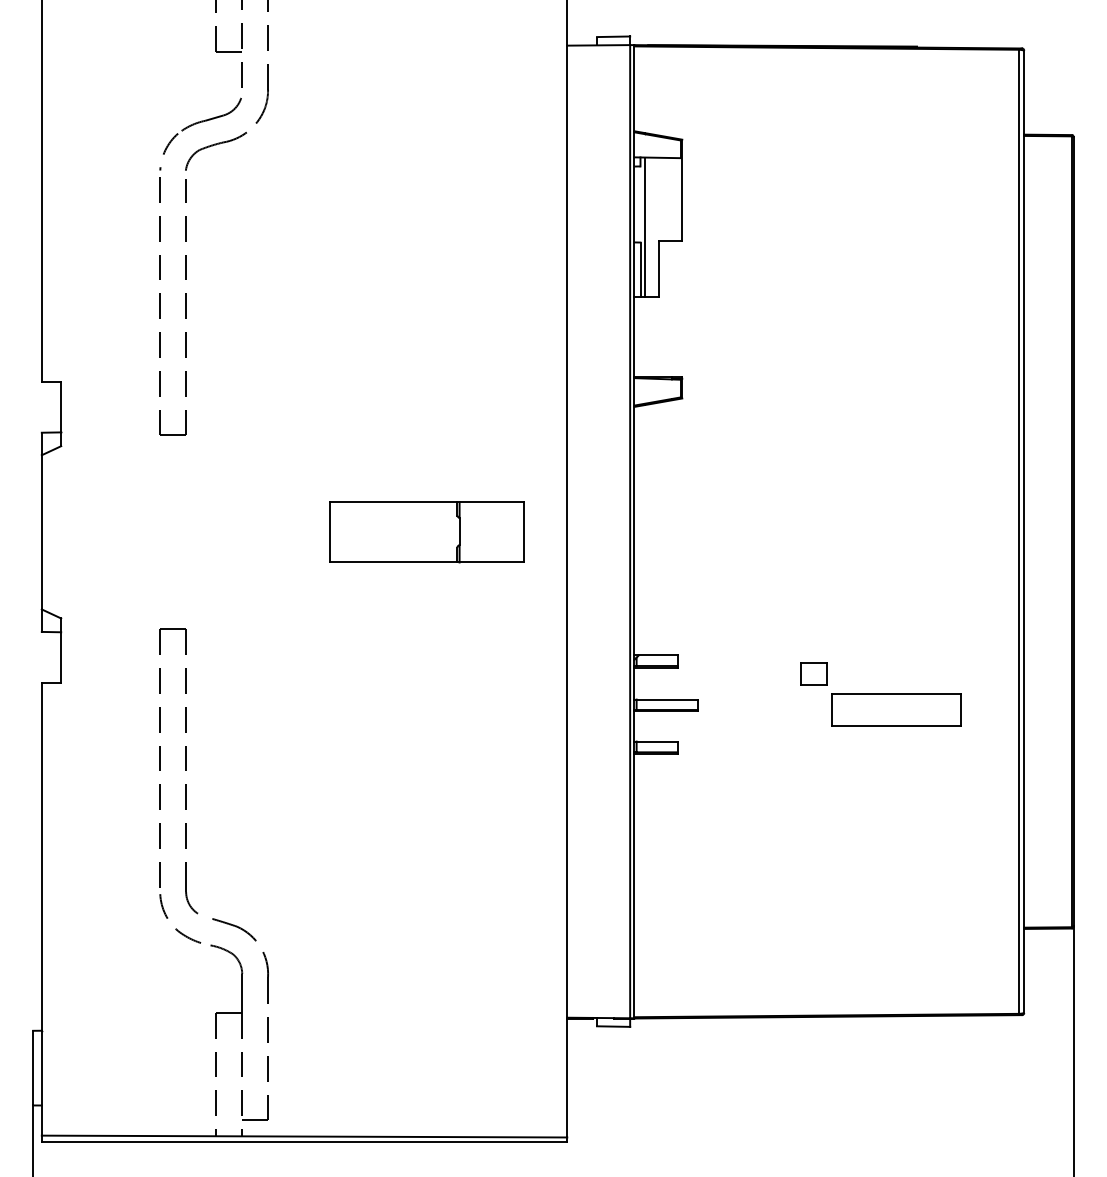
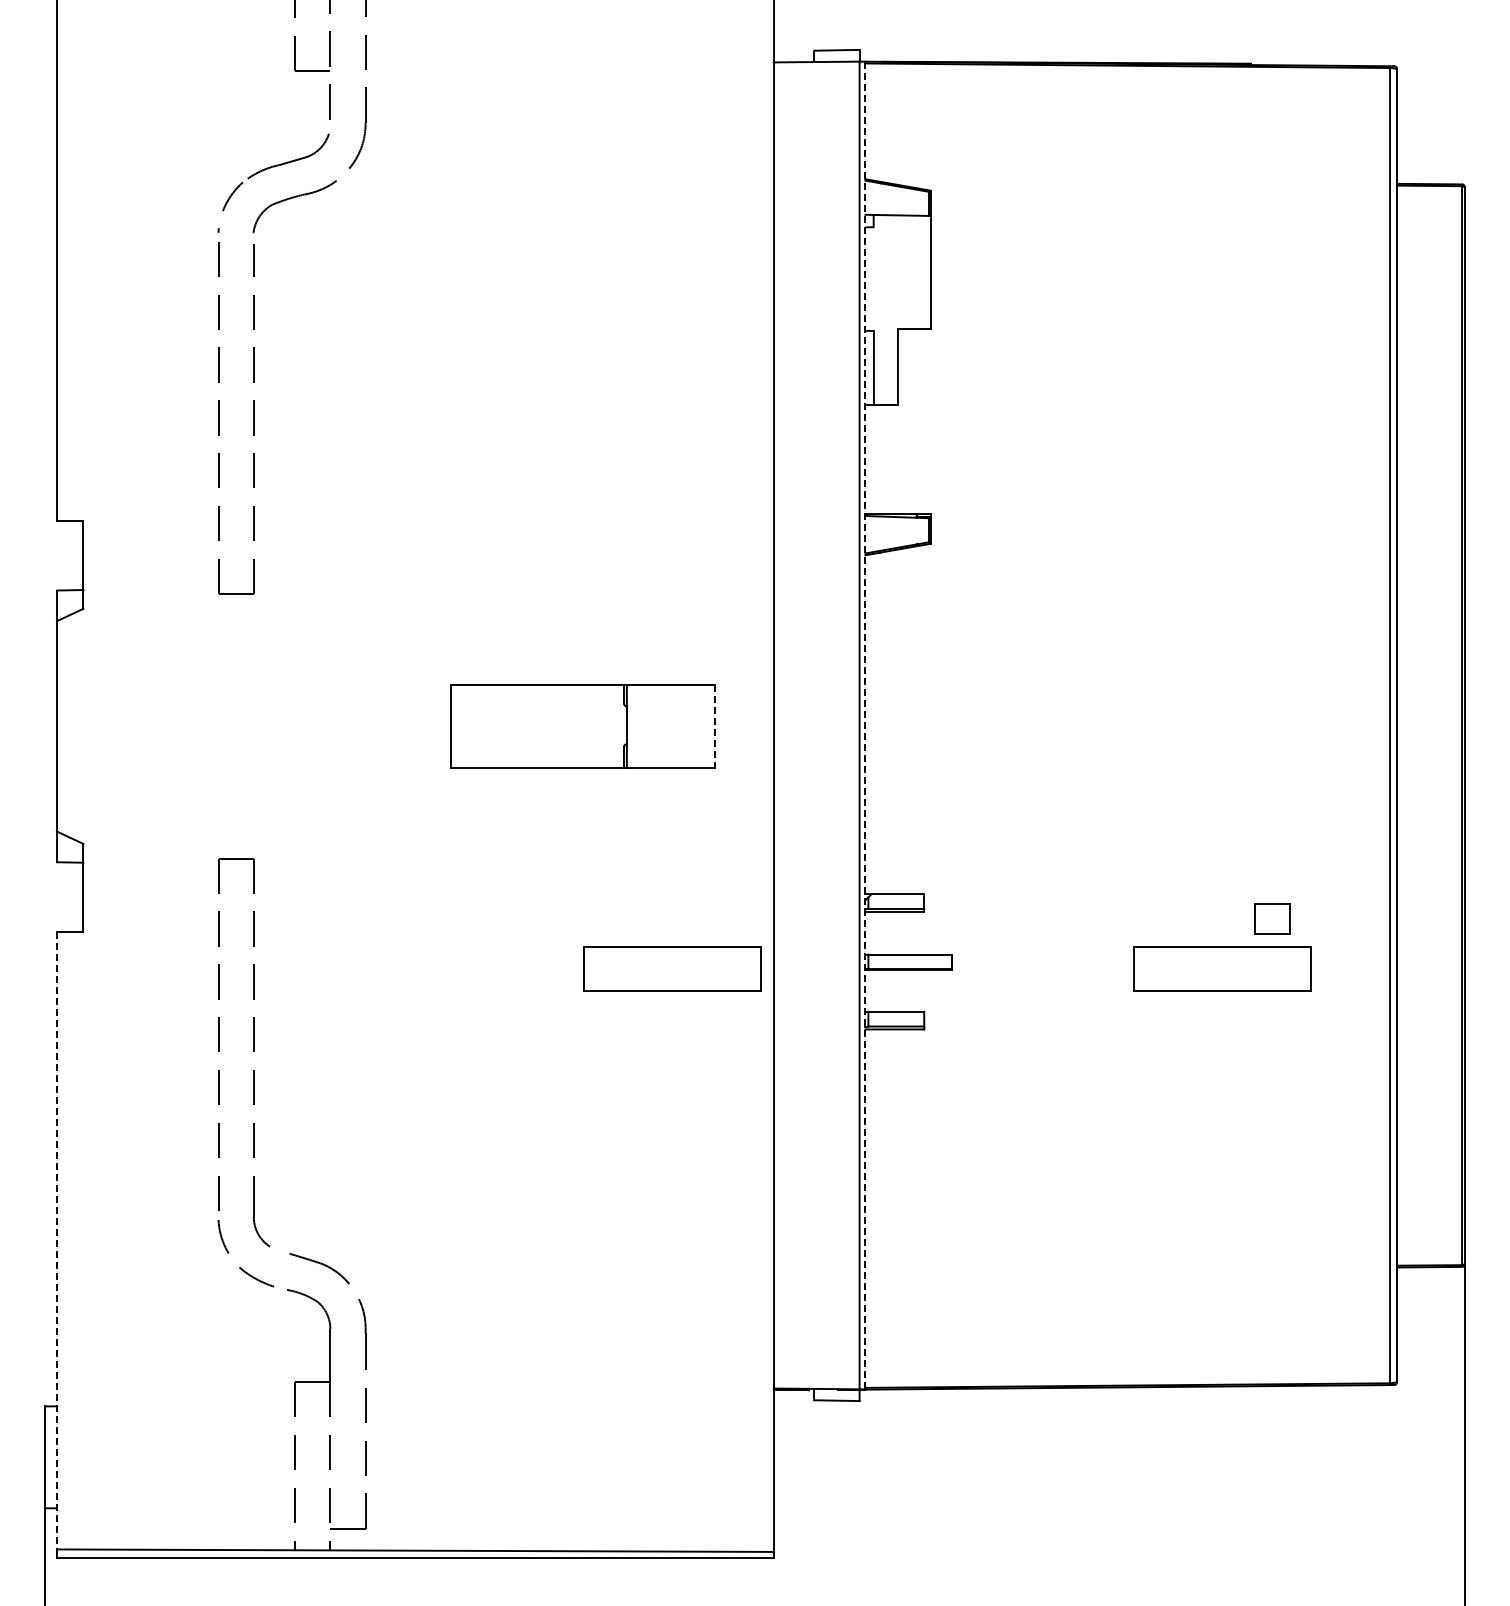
line: (644, 227) -> (879, 310), removed
line: (634, 531) -> (865, 725), solid -> dashed
line: (524, 532) -> (715, 726), solid -> dashed
part: (814, 673) -> (1272, 918), moved
part: (493, 709) -> (672, 968), added
line: (41, 909) -> (56, 1240), solid -> dashed

